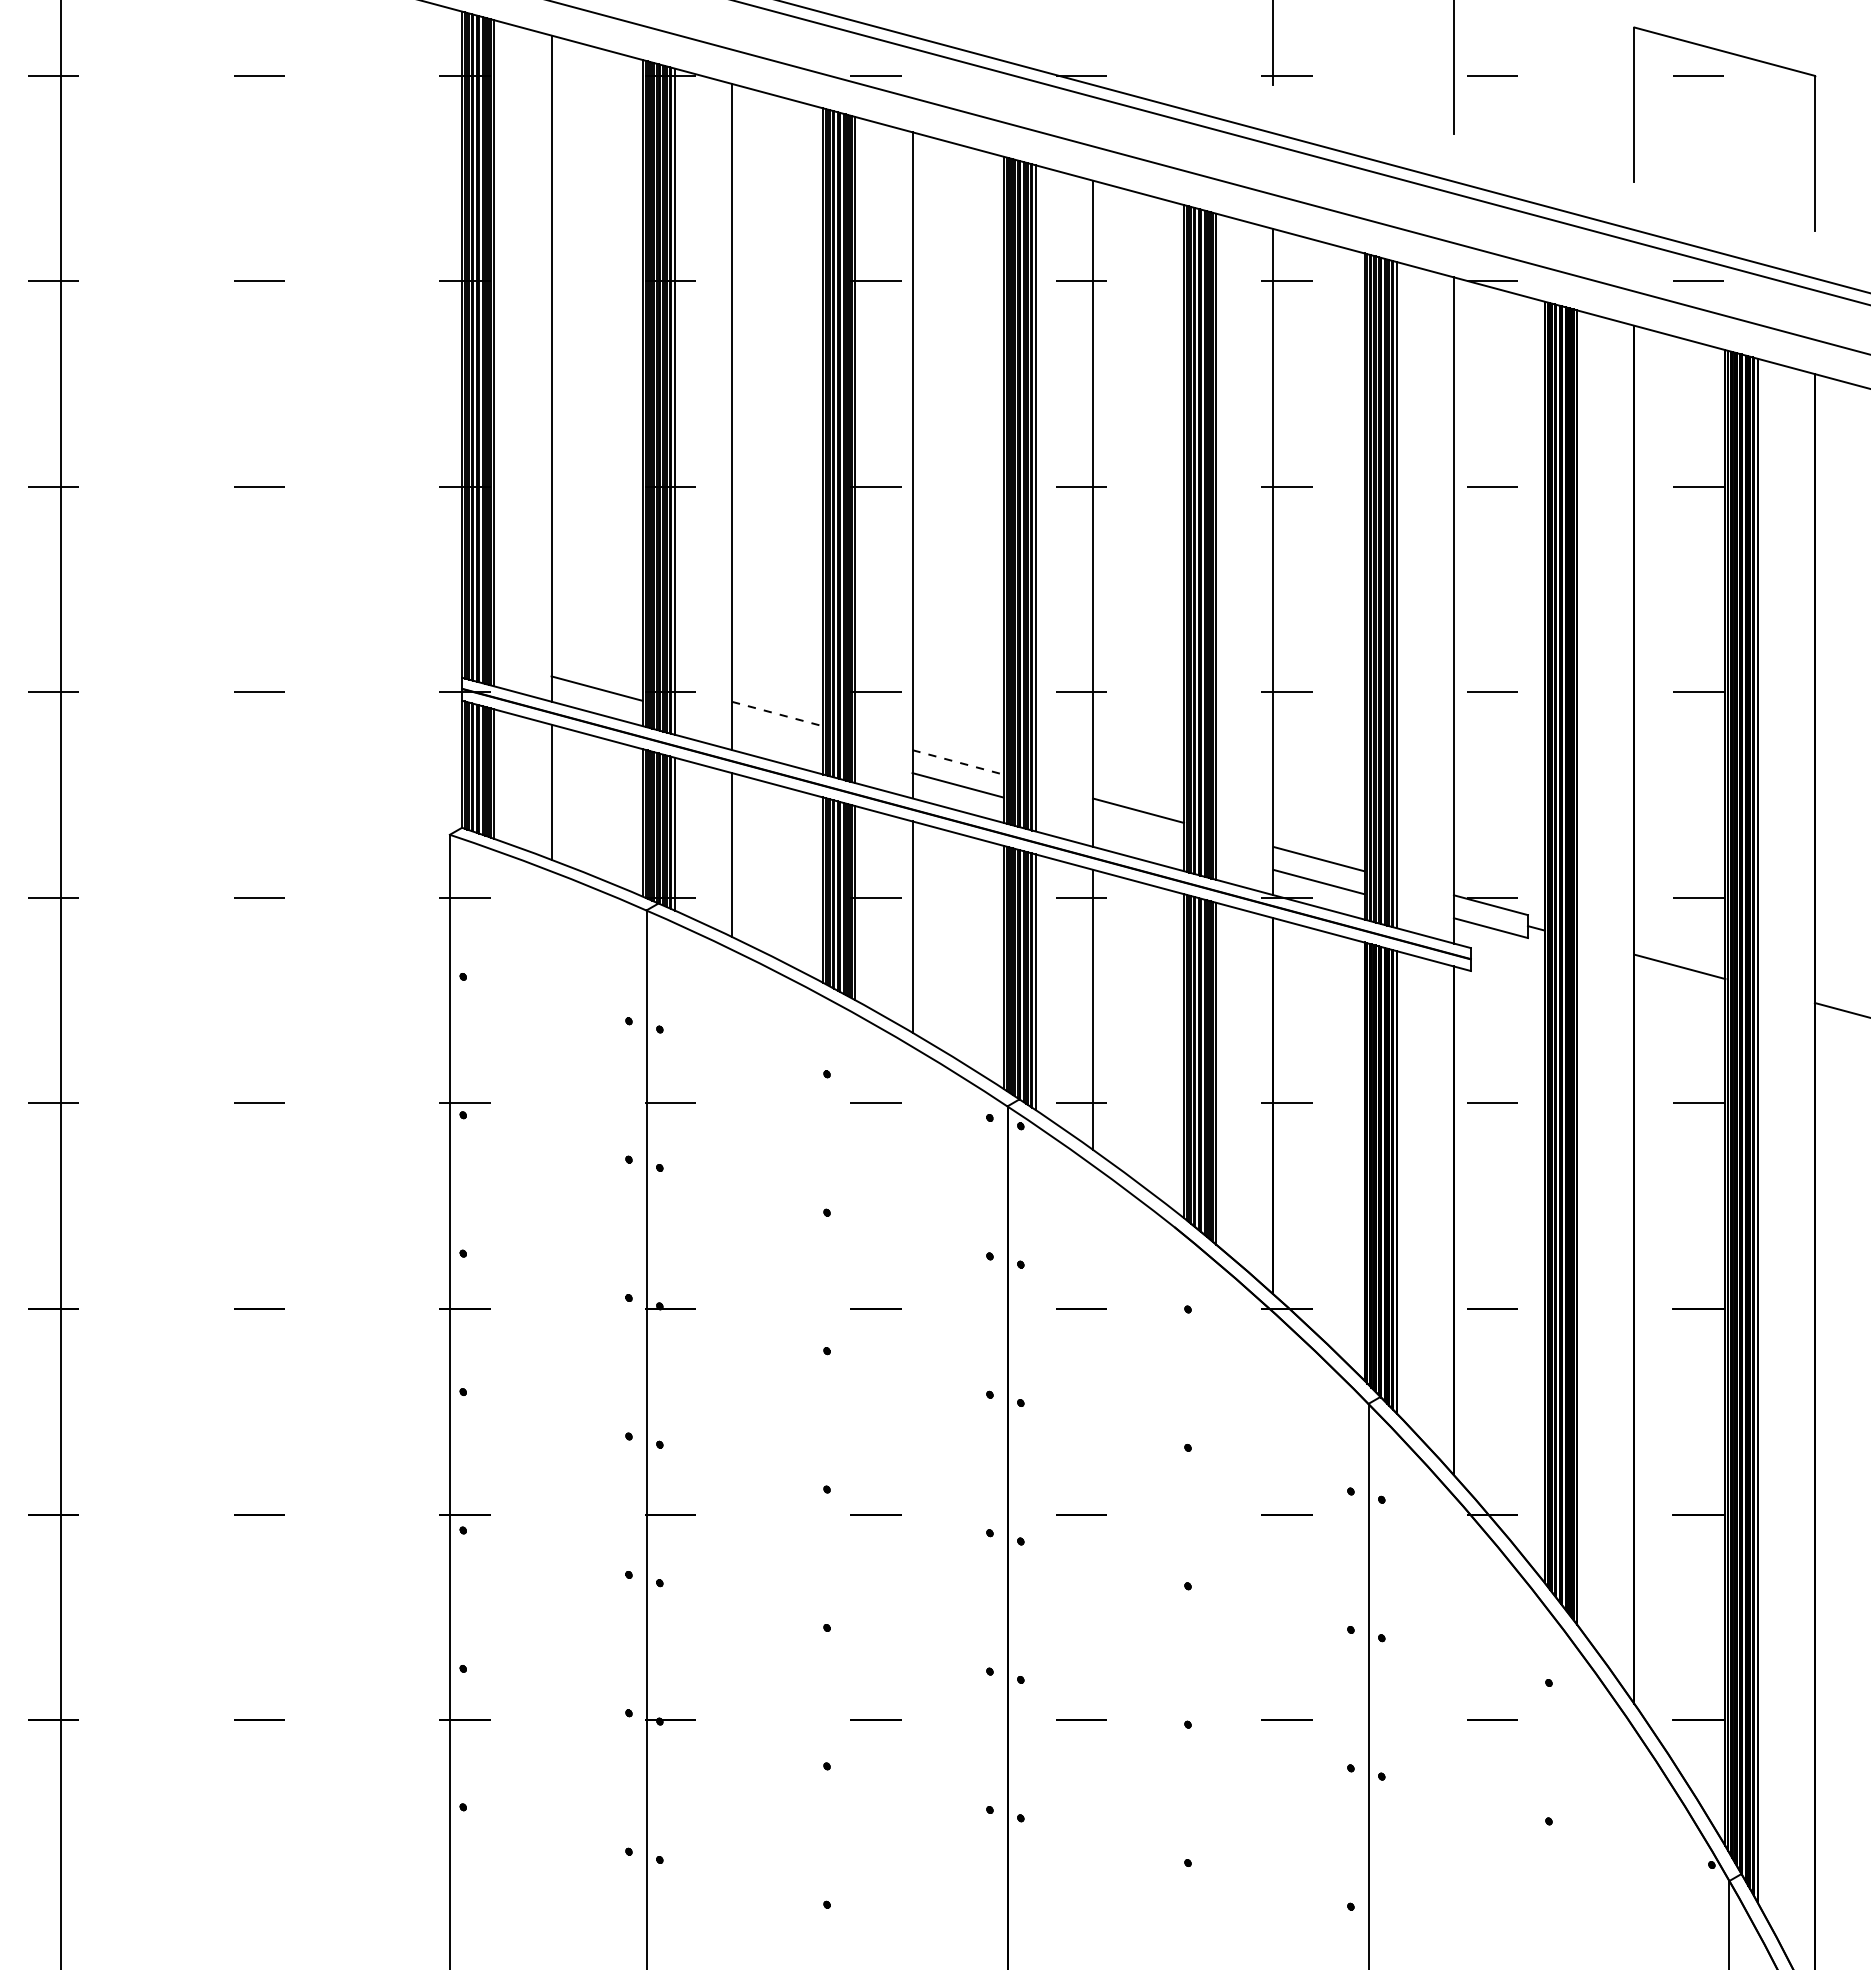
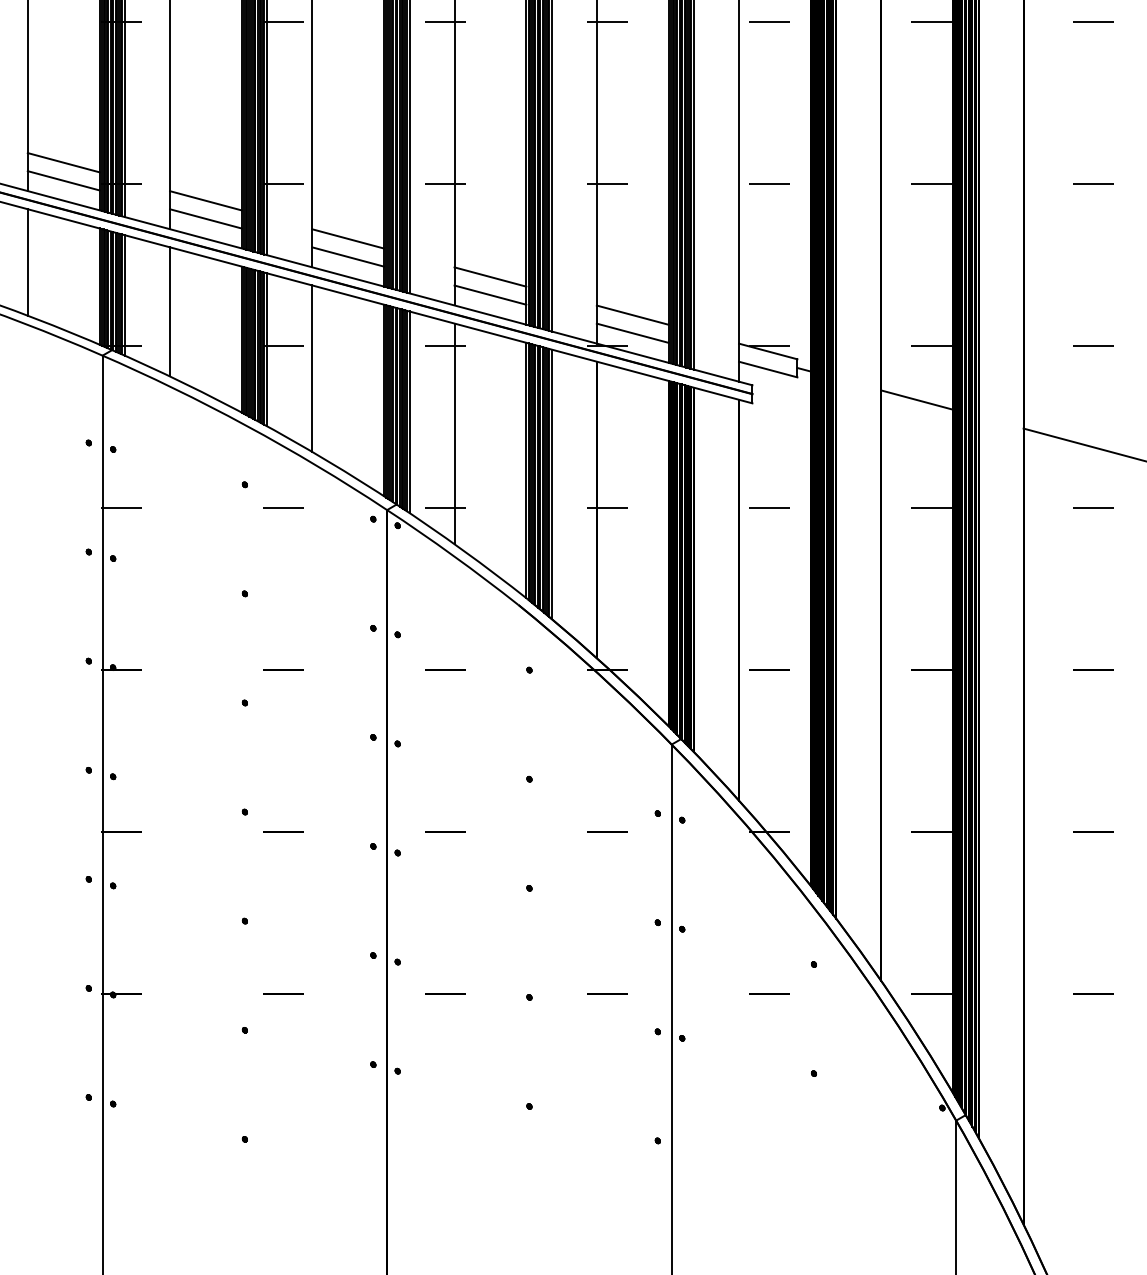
line: (596, 665) -> (63, 162), added
line: (778, 714) -> (206, 201), dashed -> solid
line: (777, 736) -> (205, 218), added
line: (958, 762) -> (348, 239), dashed -> solid
line: (1138, 833) -> (490, 294), added

